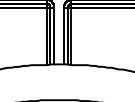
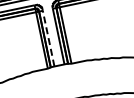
line: (54, 35) -> (49, 38), solid -> dashed

